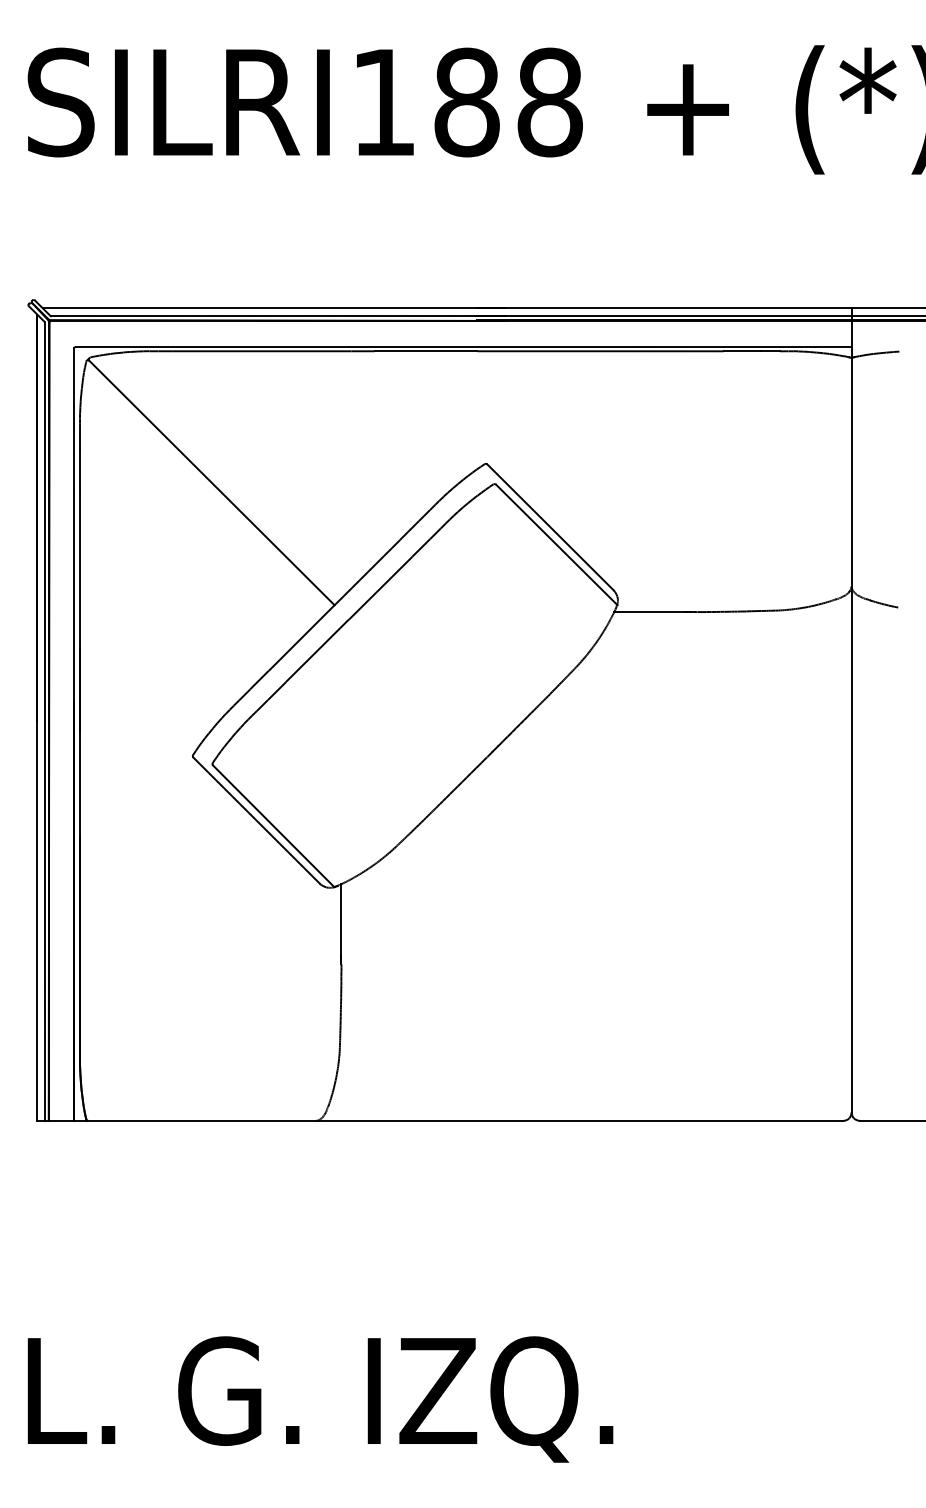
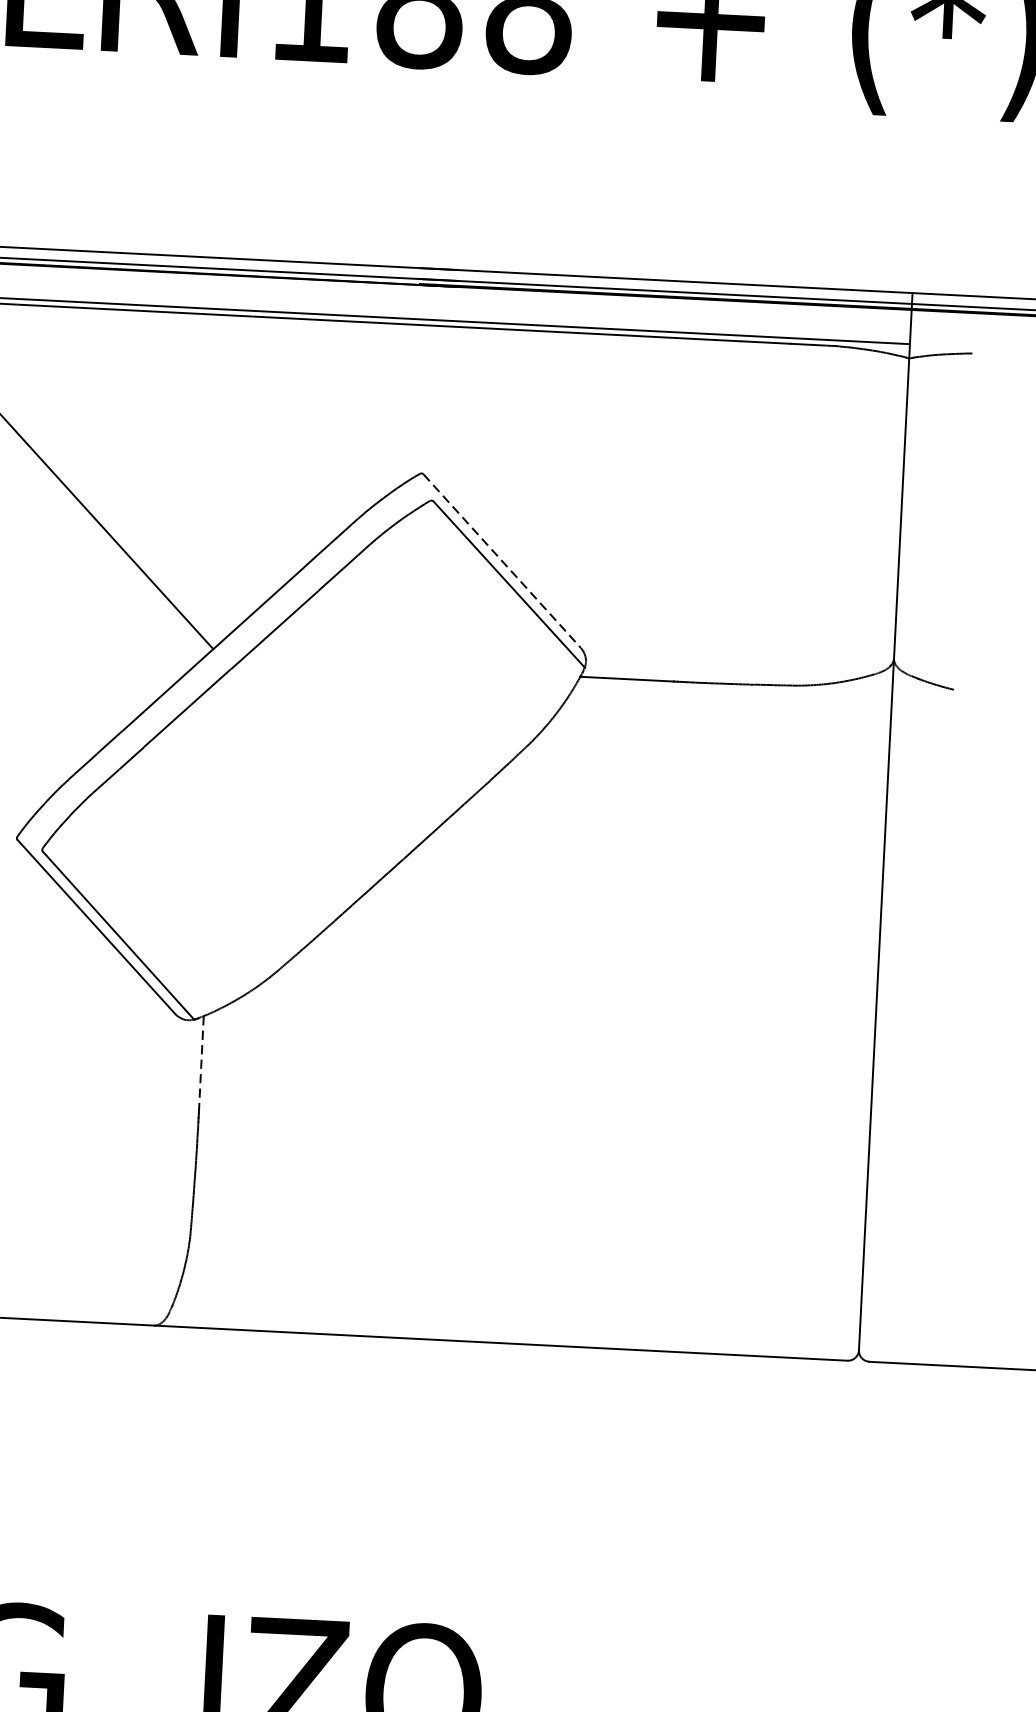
line: (550, 527) -> (502, 561), solid -> dashed
line: (341, 922) -> (201, 1066), solid -> dashed

